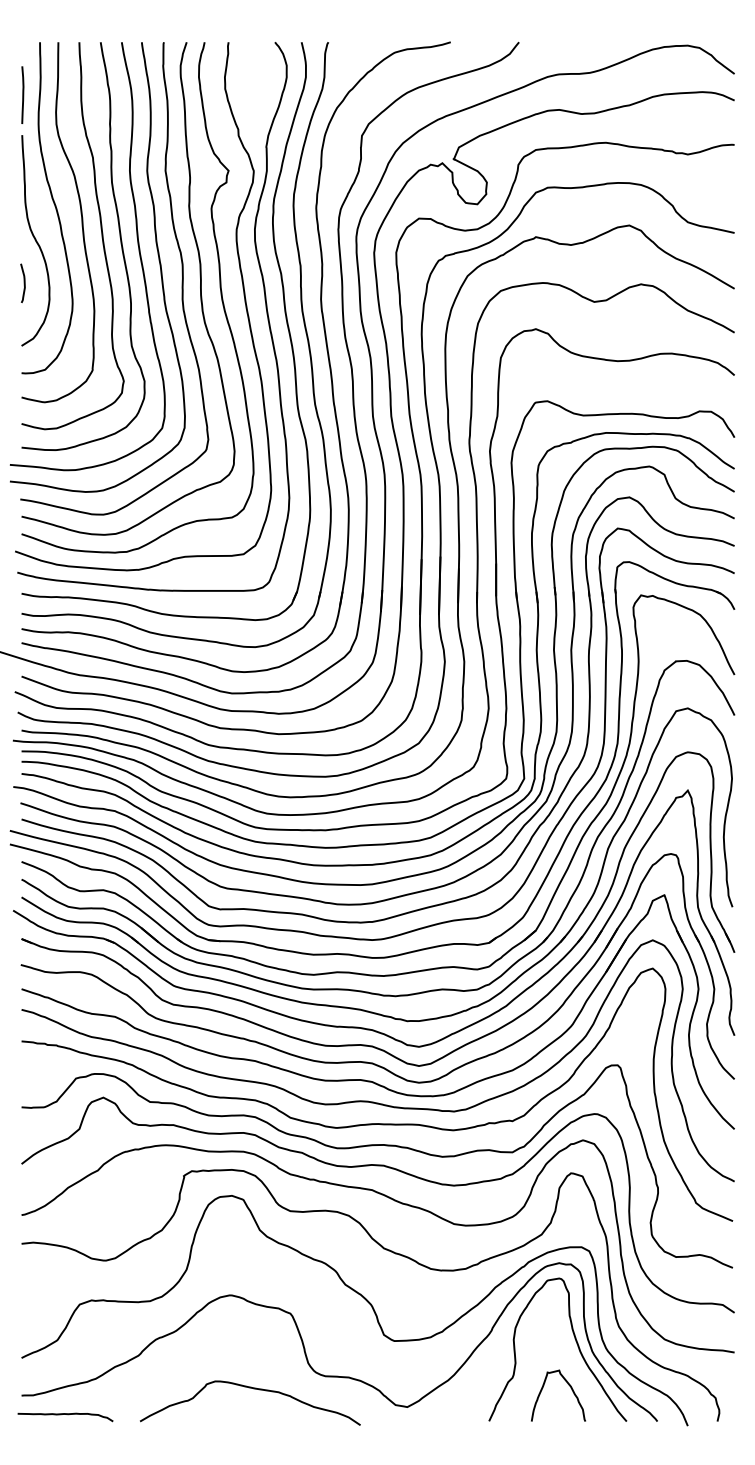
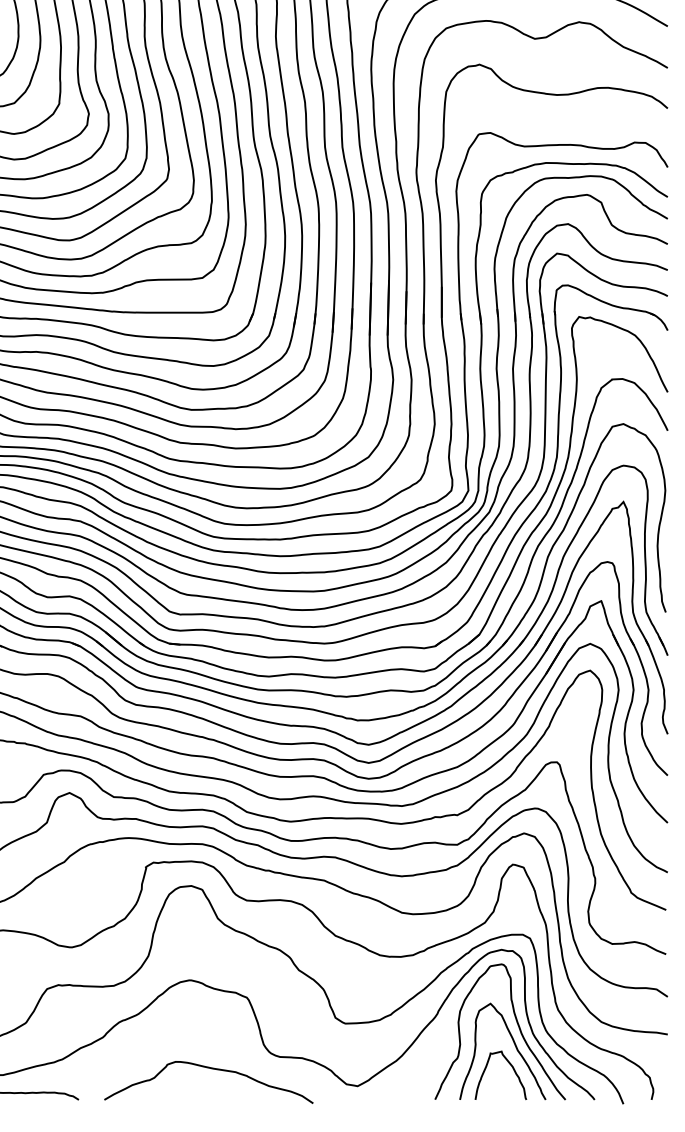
curve: (572, 1363) -> (514, 1044), added

